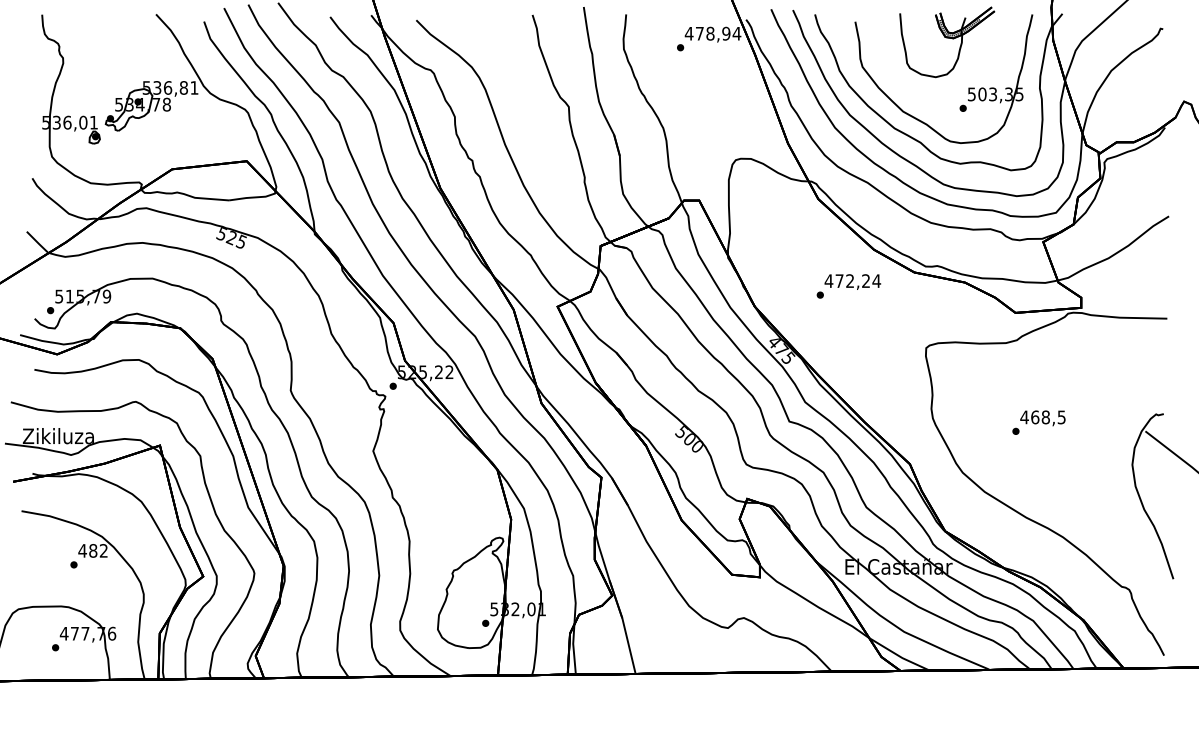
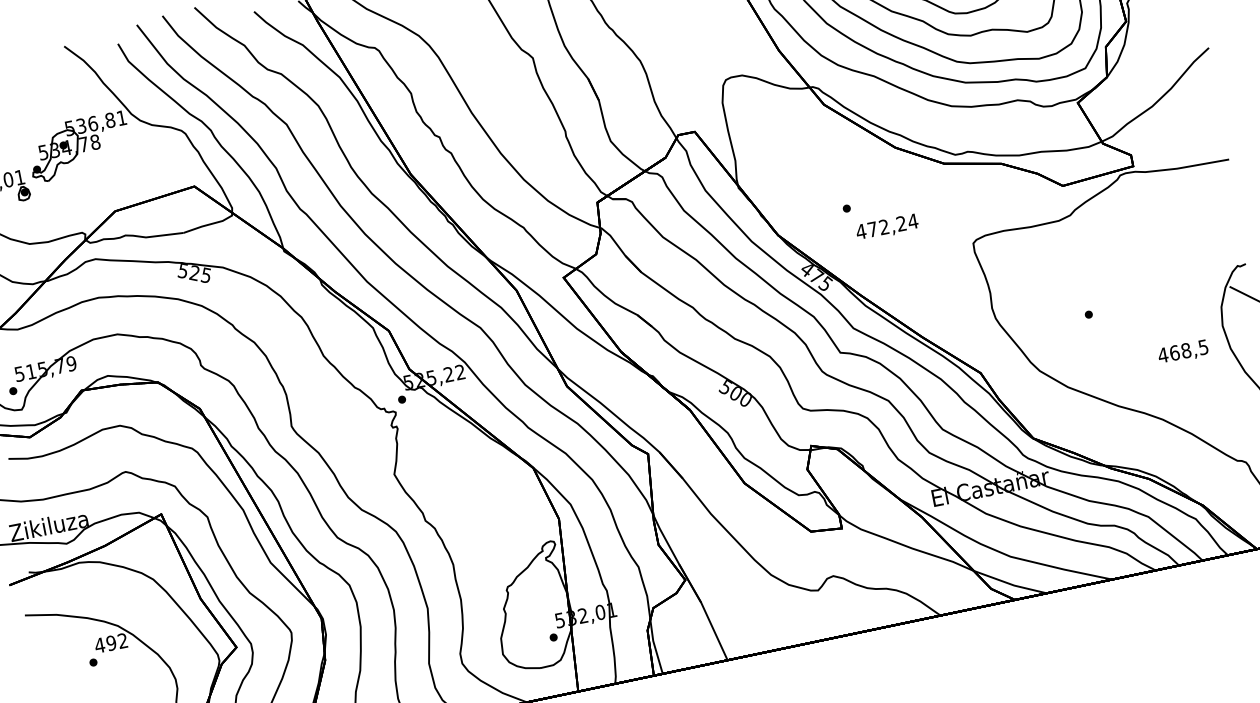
text: (852, 281) -> (886, 227), moved
text: (1042, 418) -> (1182, 352), moved
text: (93, 550) -> (111, 642), 482 -> 492

